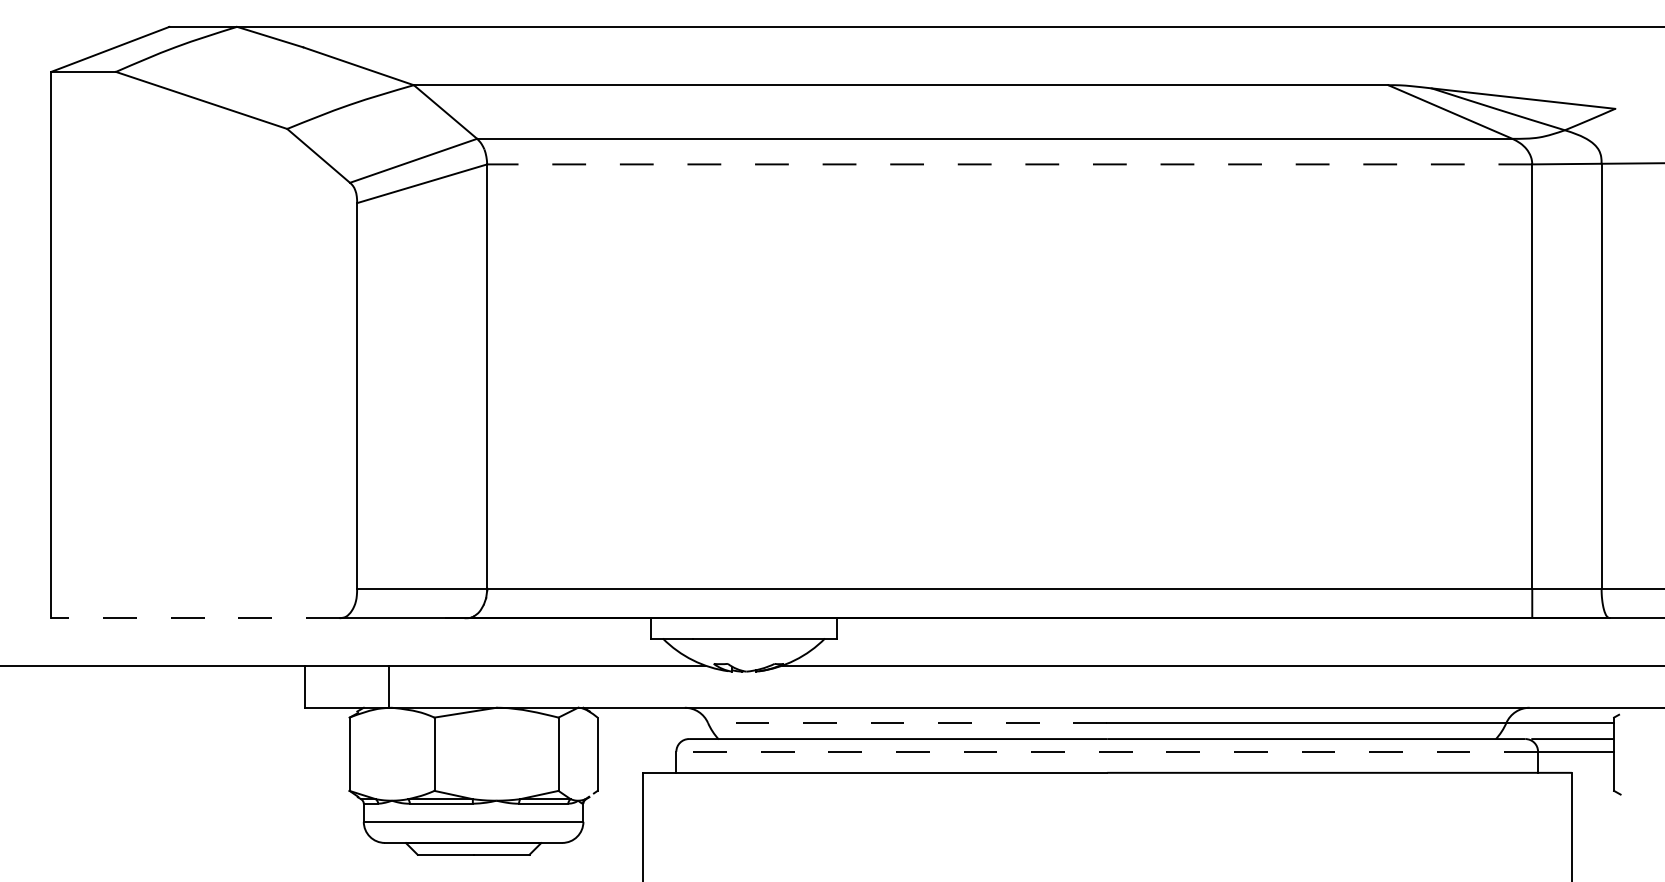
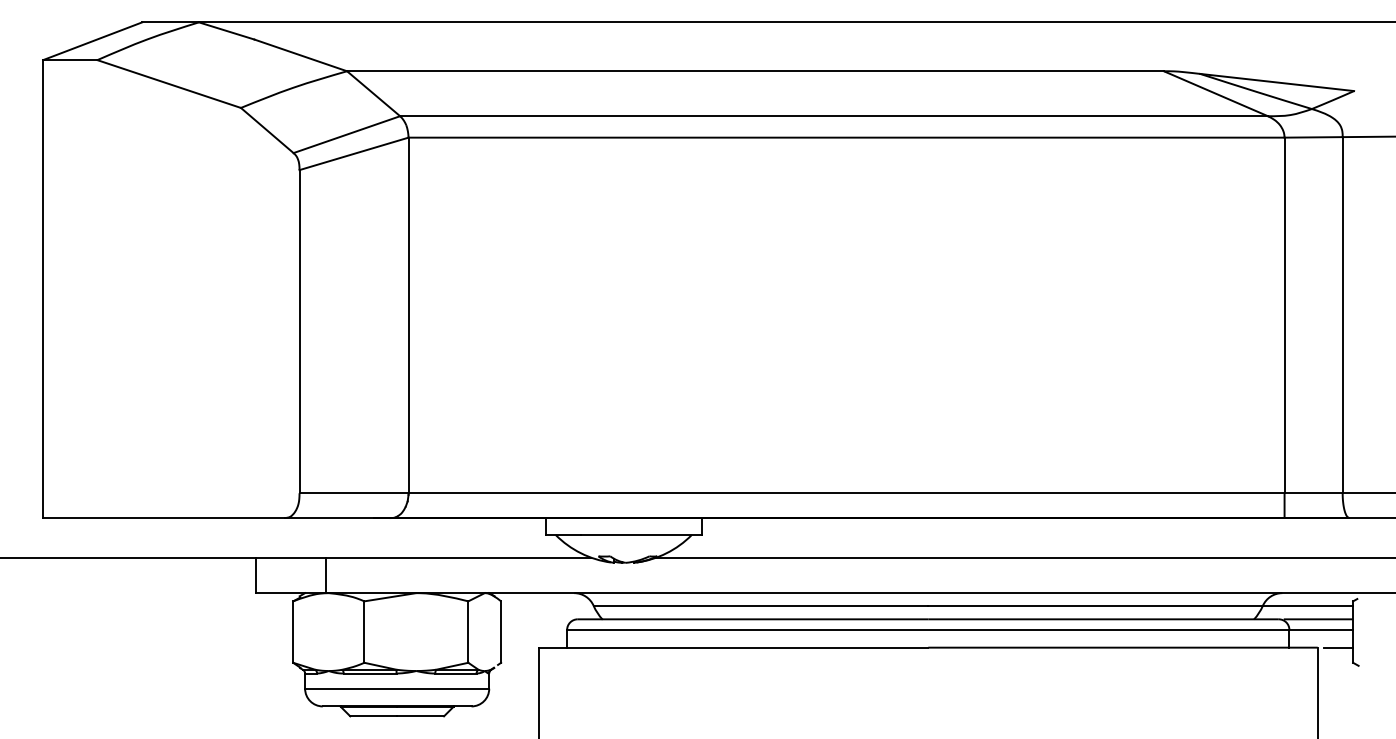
line: (1009, 164) -> (846, 137), dashed -> solid
line: (196, 618) -> (164, 518), dashed -> solid
line: (907, 722) -> (760, 605), dashed -> solid
line: (1106, 751) -> (927, 629), dashed -> solid
line: (1596, 772) -> (1338, 647), added

